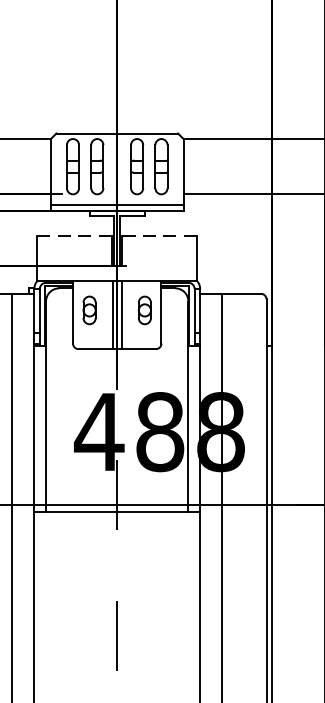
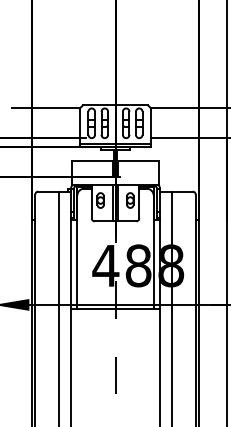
line: (76, 235) -> (93, 160), dashed -> solid
line: (160, 235) -> (138, 160), dashed -> solid

